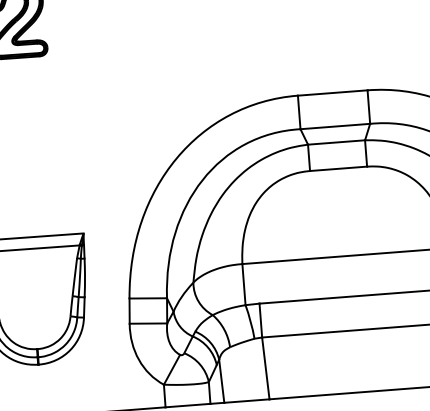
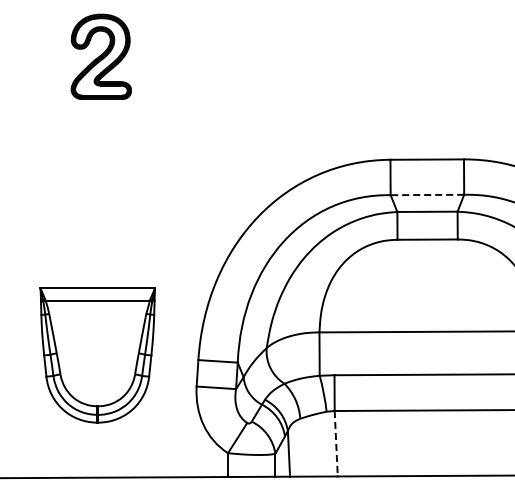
line: (335, 127) -> (427, 195), solid -> dashed
line: (266, 368) -> (336, 443), solid -> dashed

